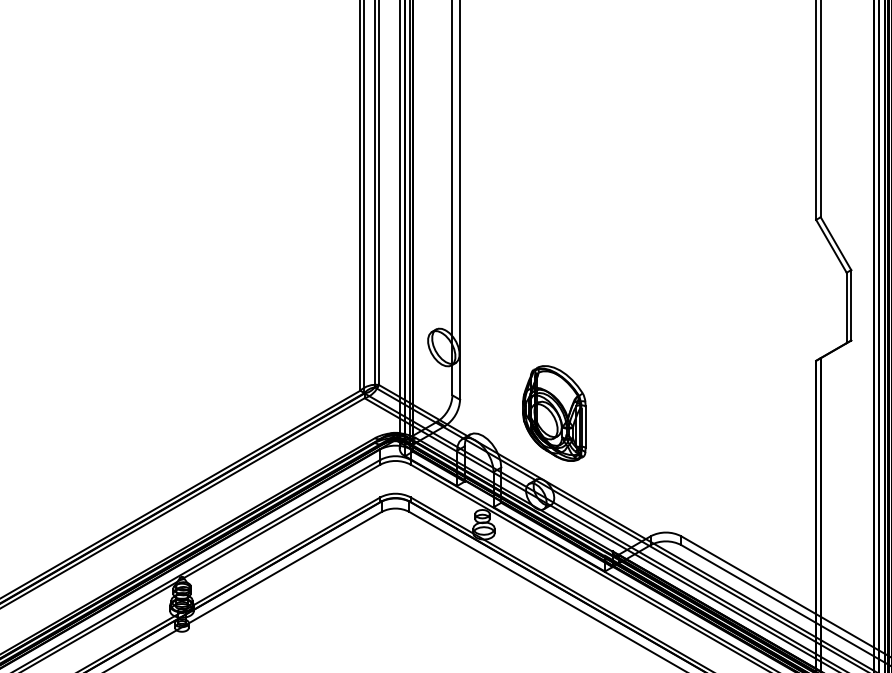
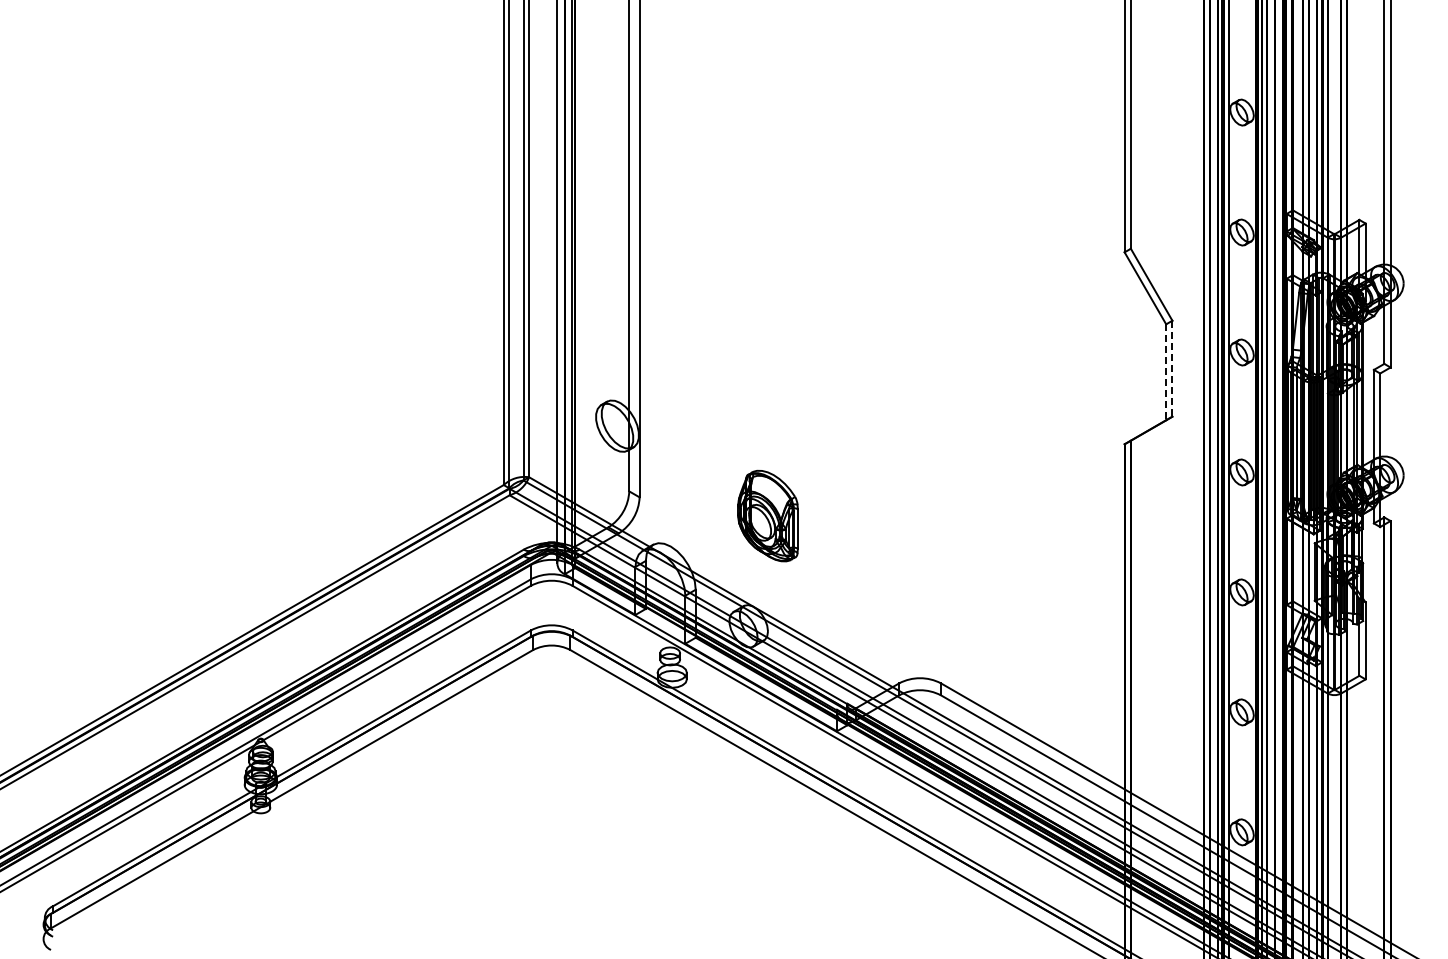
line: (851, 305) -> (1172, 368), solid -> dashed
line: (846, 308) -> (1166, 372), solid -> dashed
part: (553, 413) -> (767, 515), size x0.7

